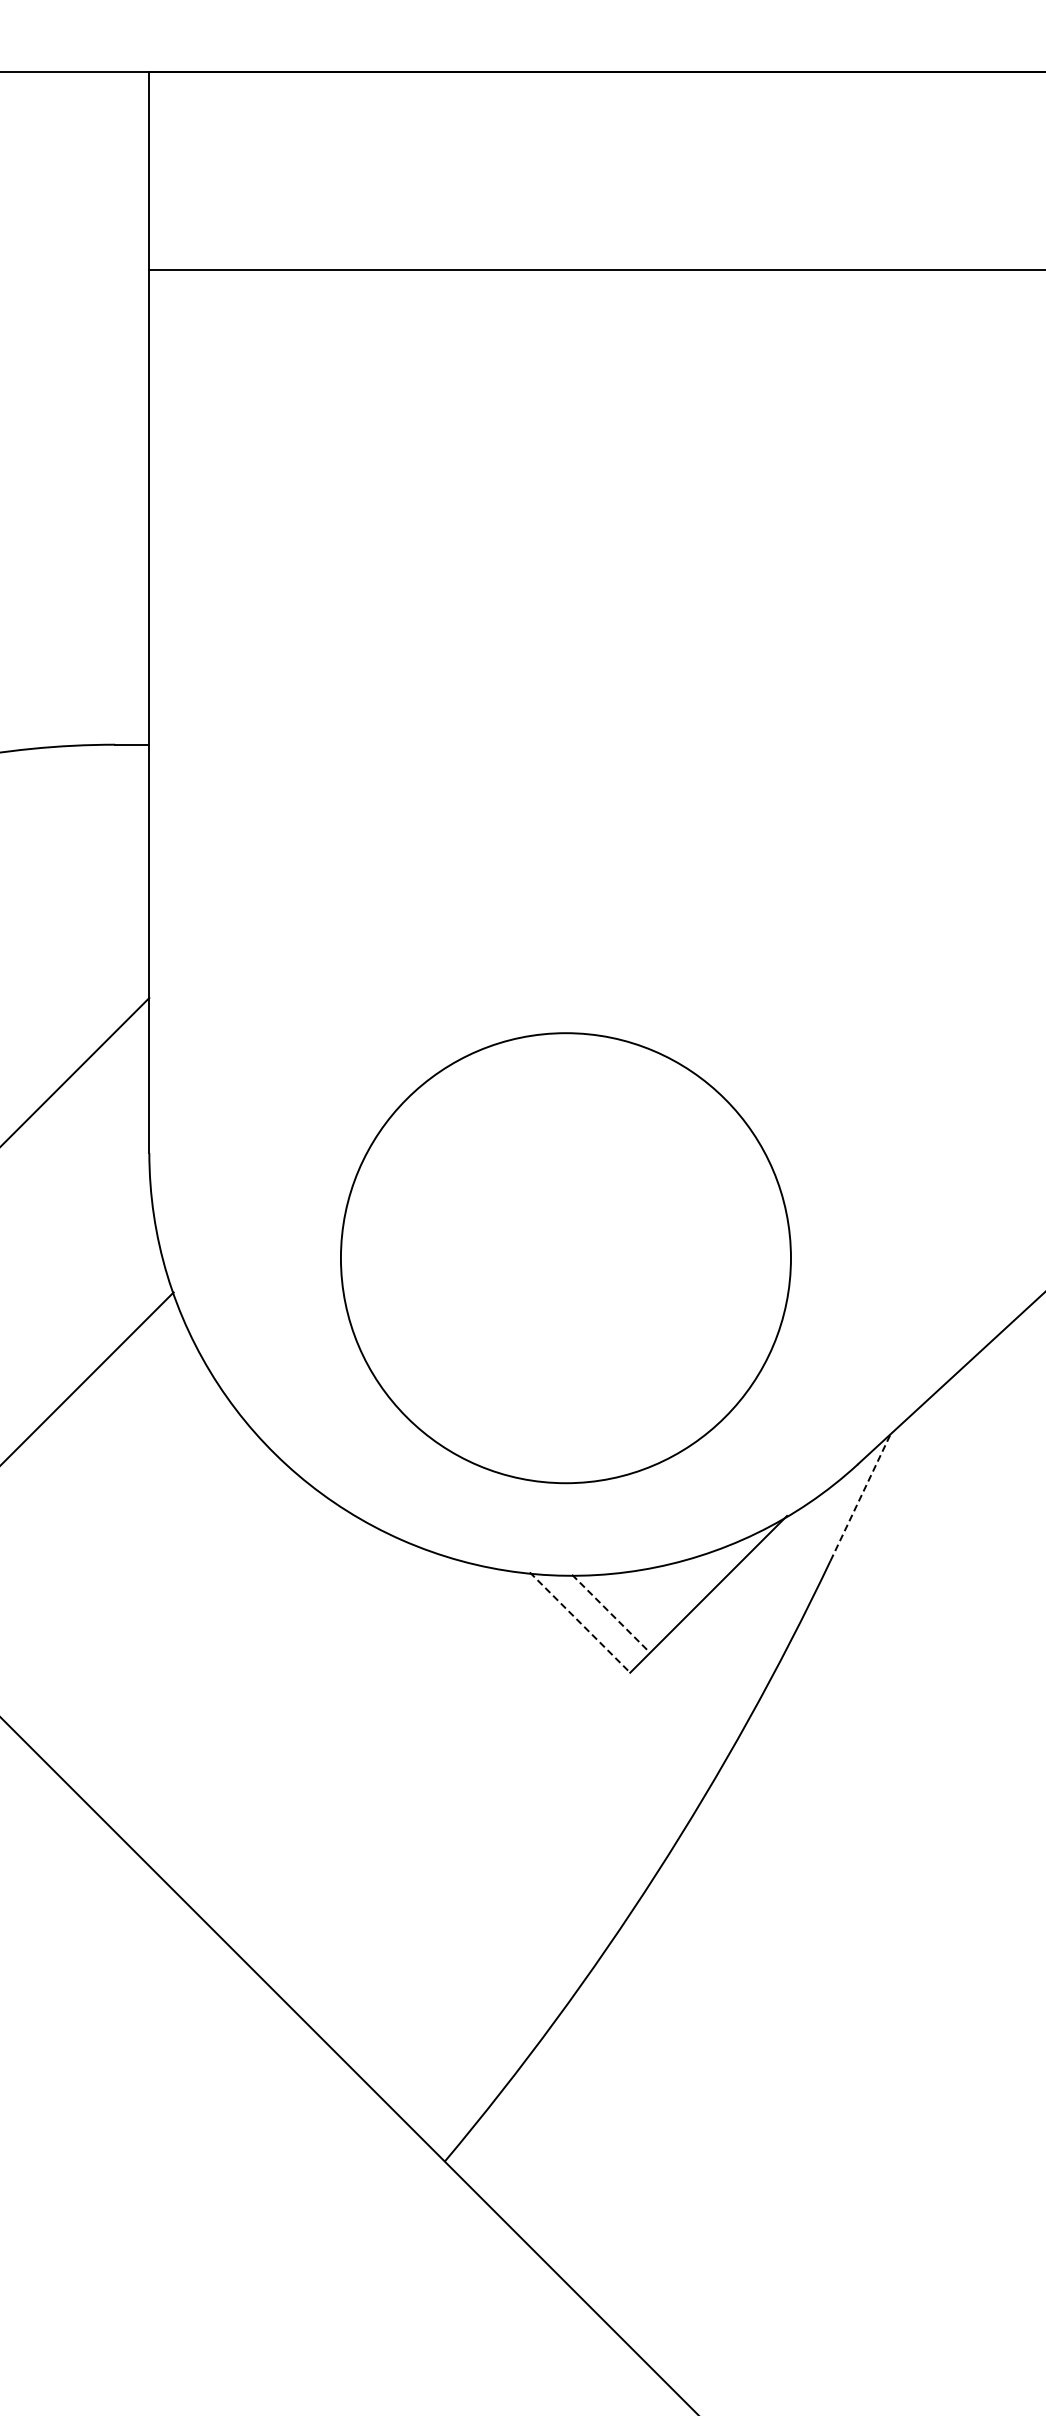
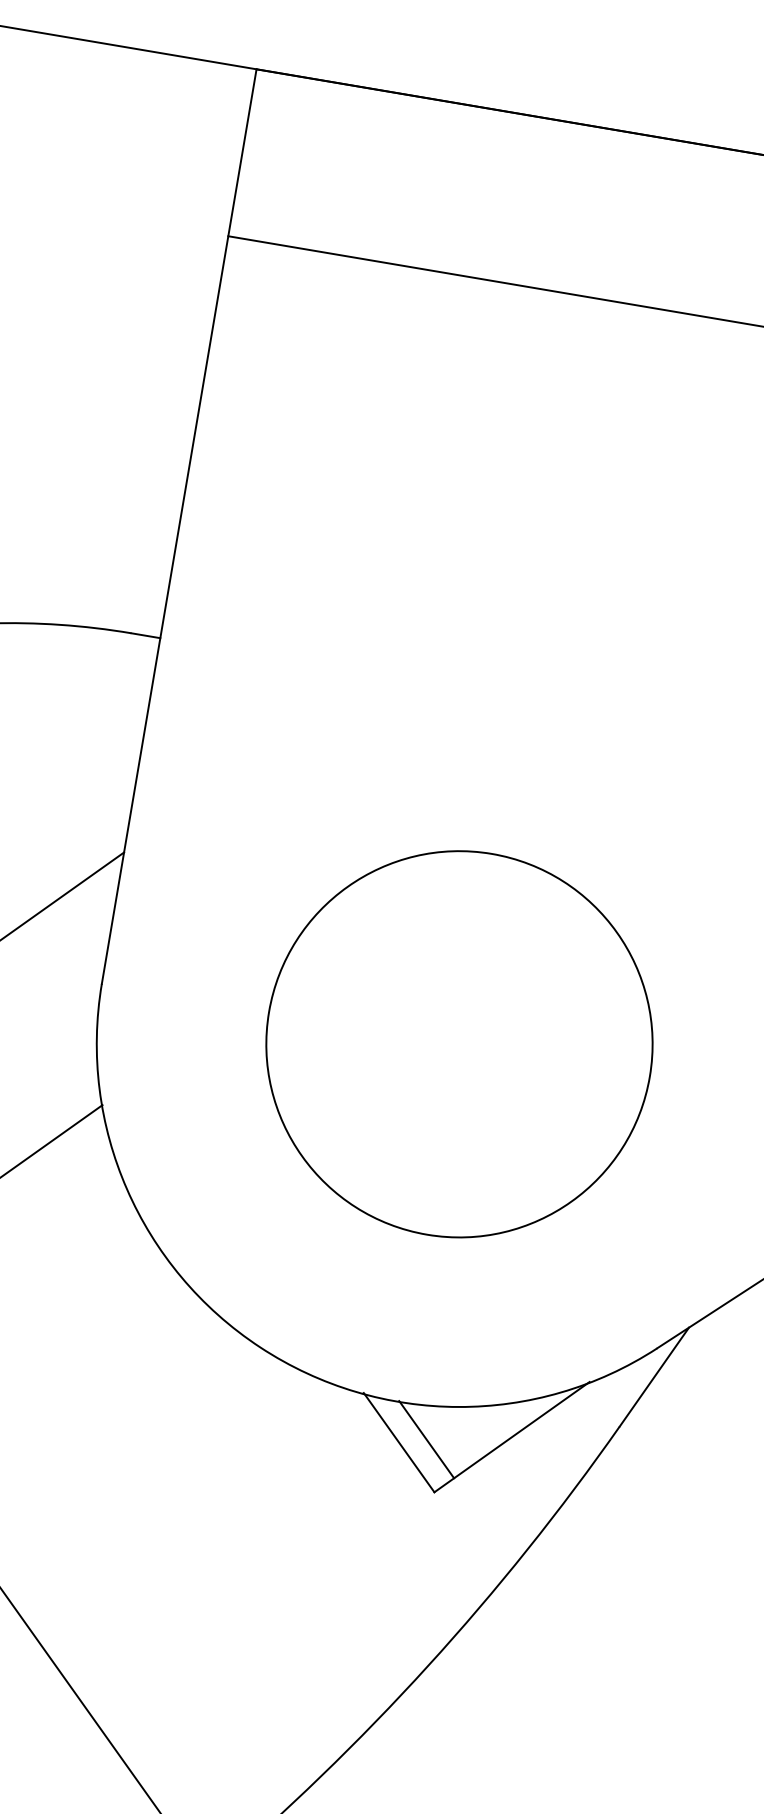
circle: (565, 1258) -> (459, 1044), moved
line: (860, 1497) -> (654, 1376), dashed -> solid
line: (611, 1614) -> (426, 1440), dashed -> solid
line: (580, 1622) -> (399, 1442), dashed -> solid

